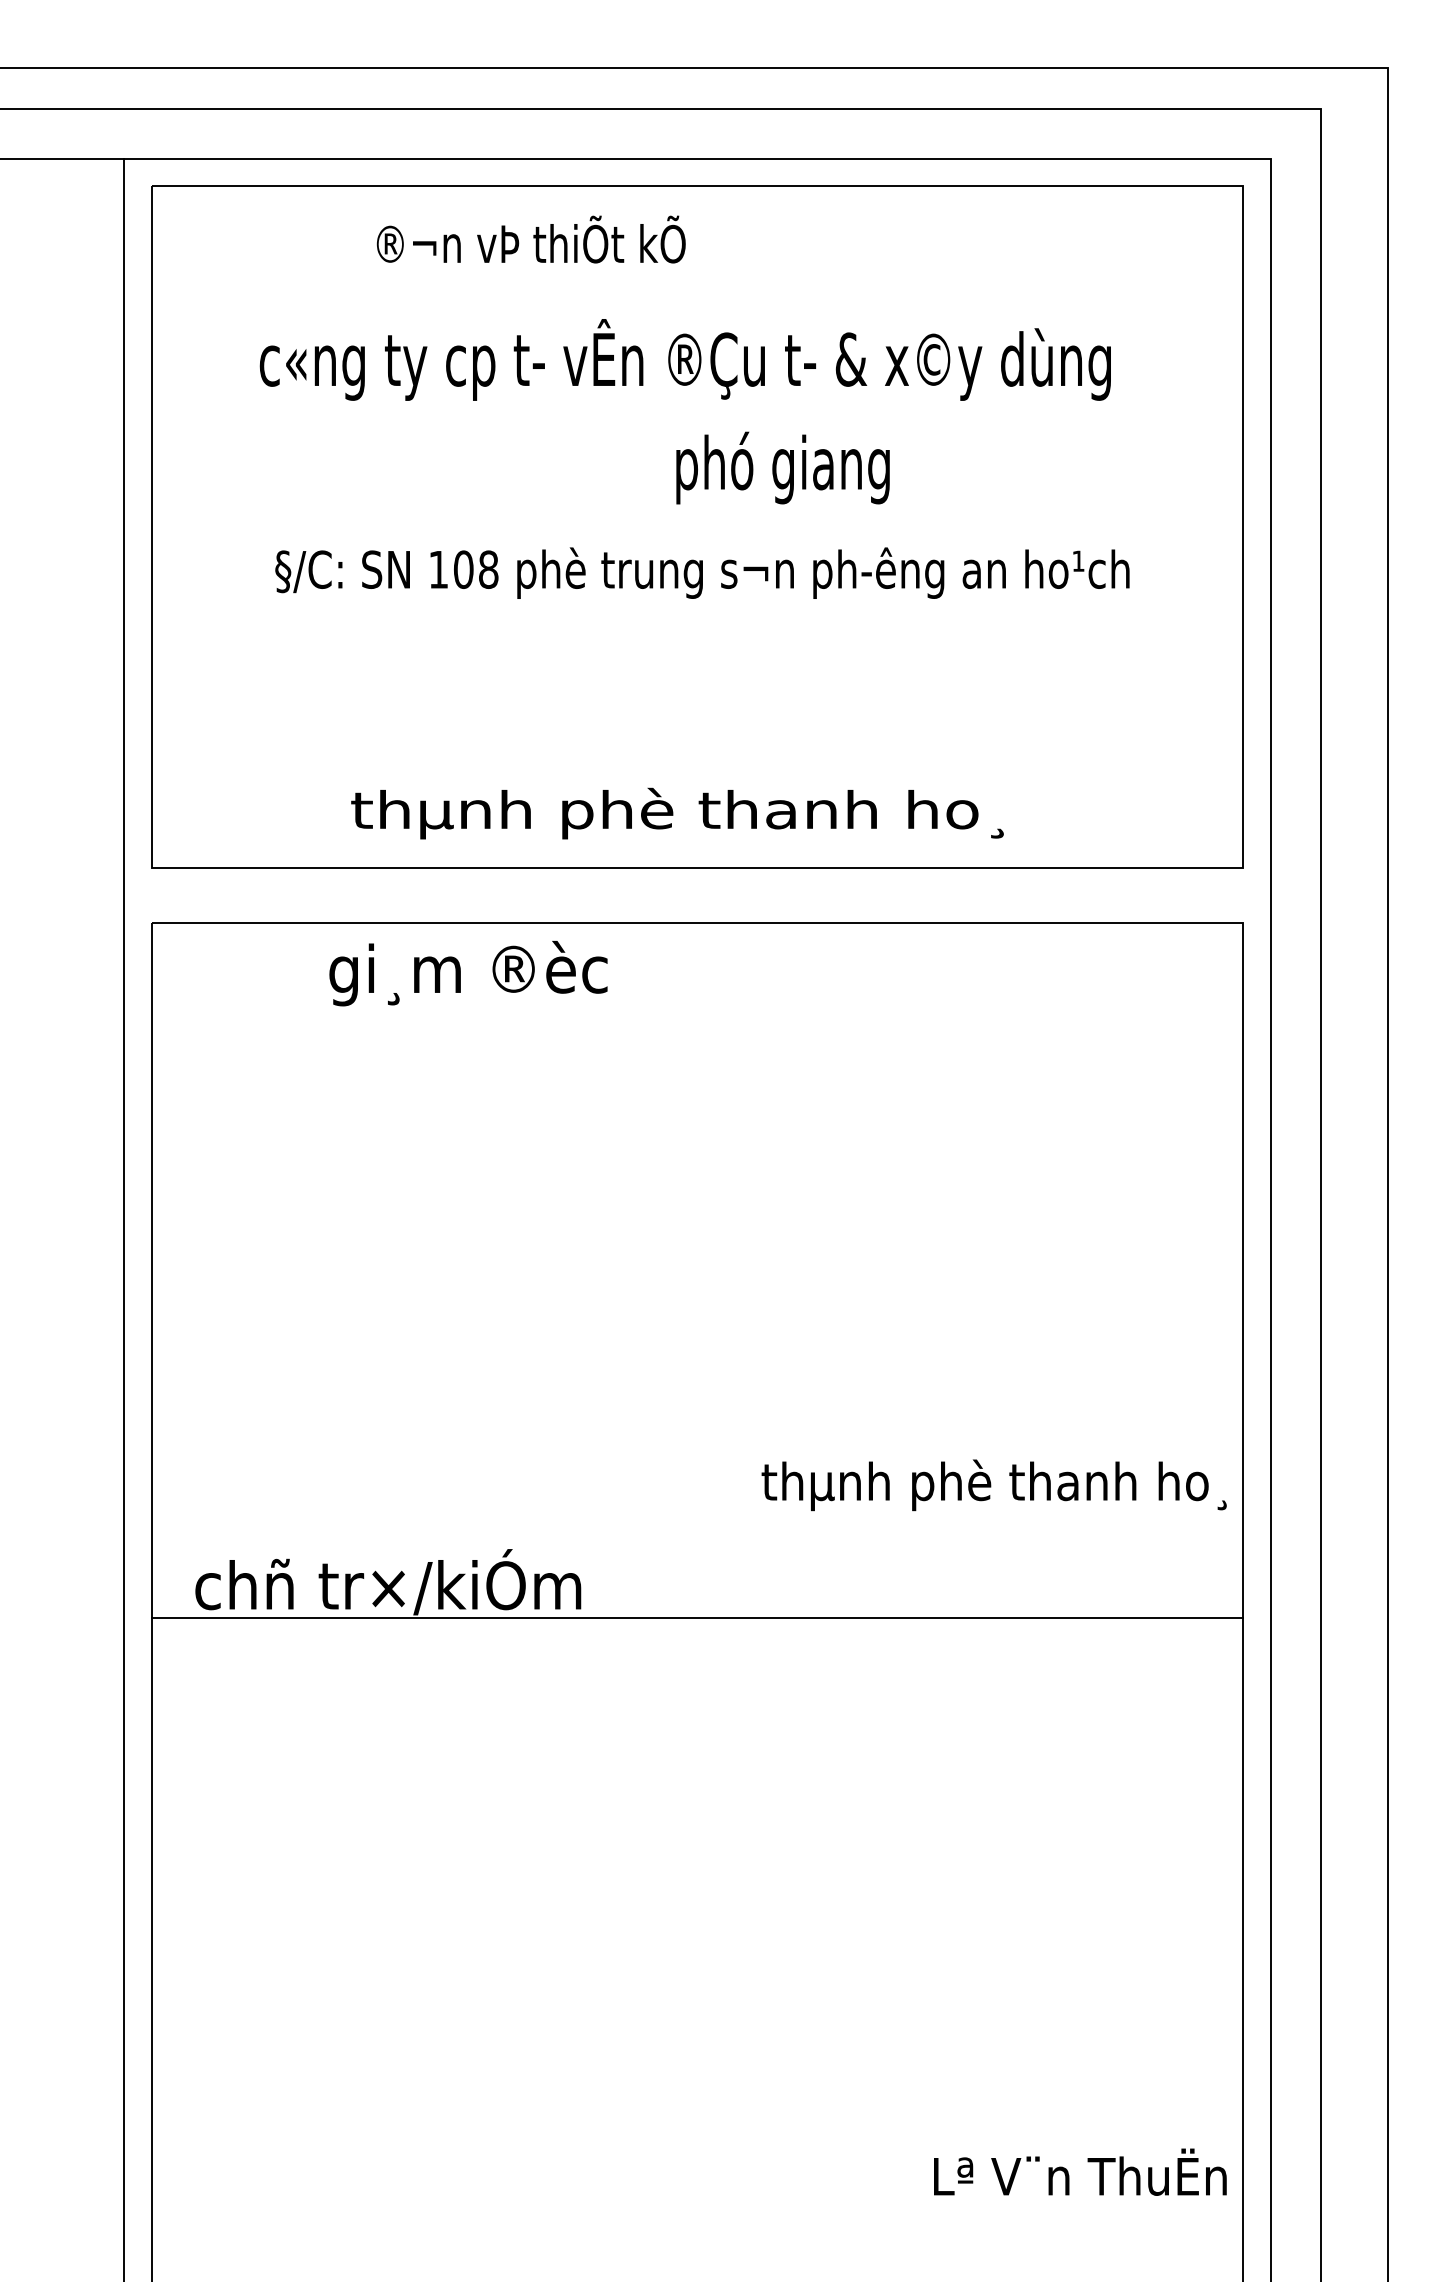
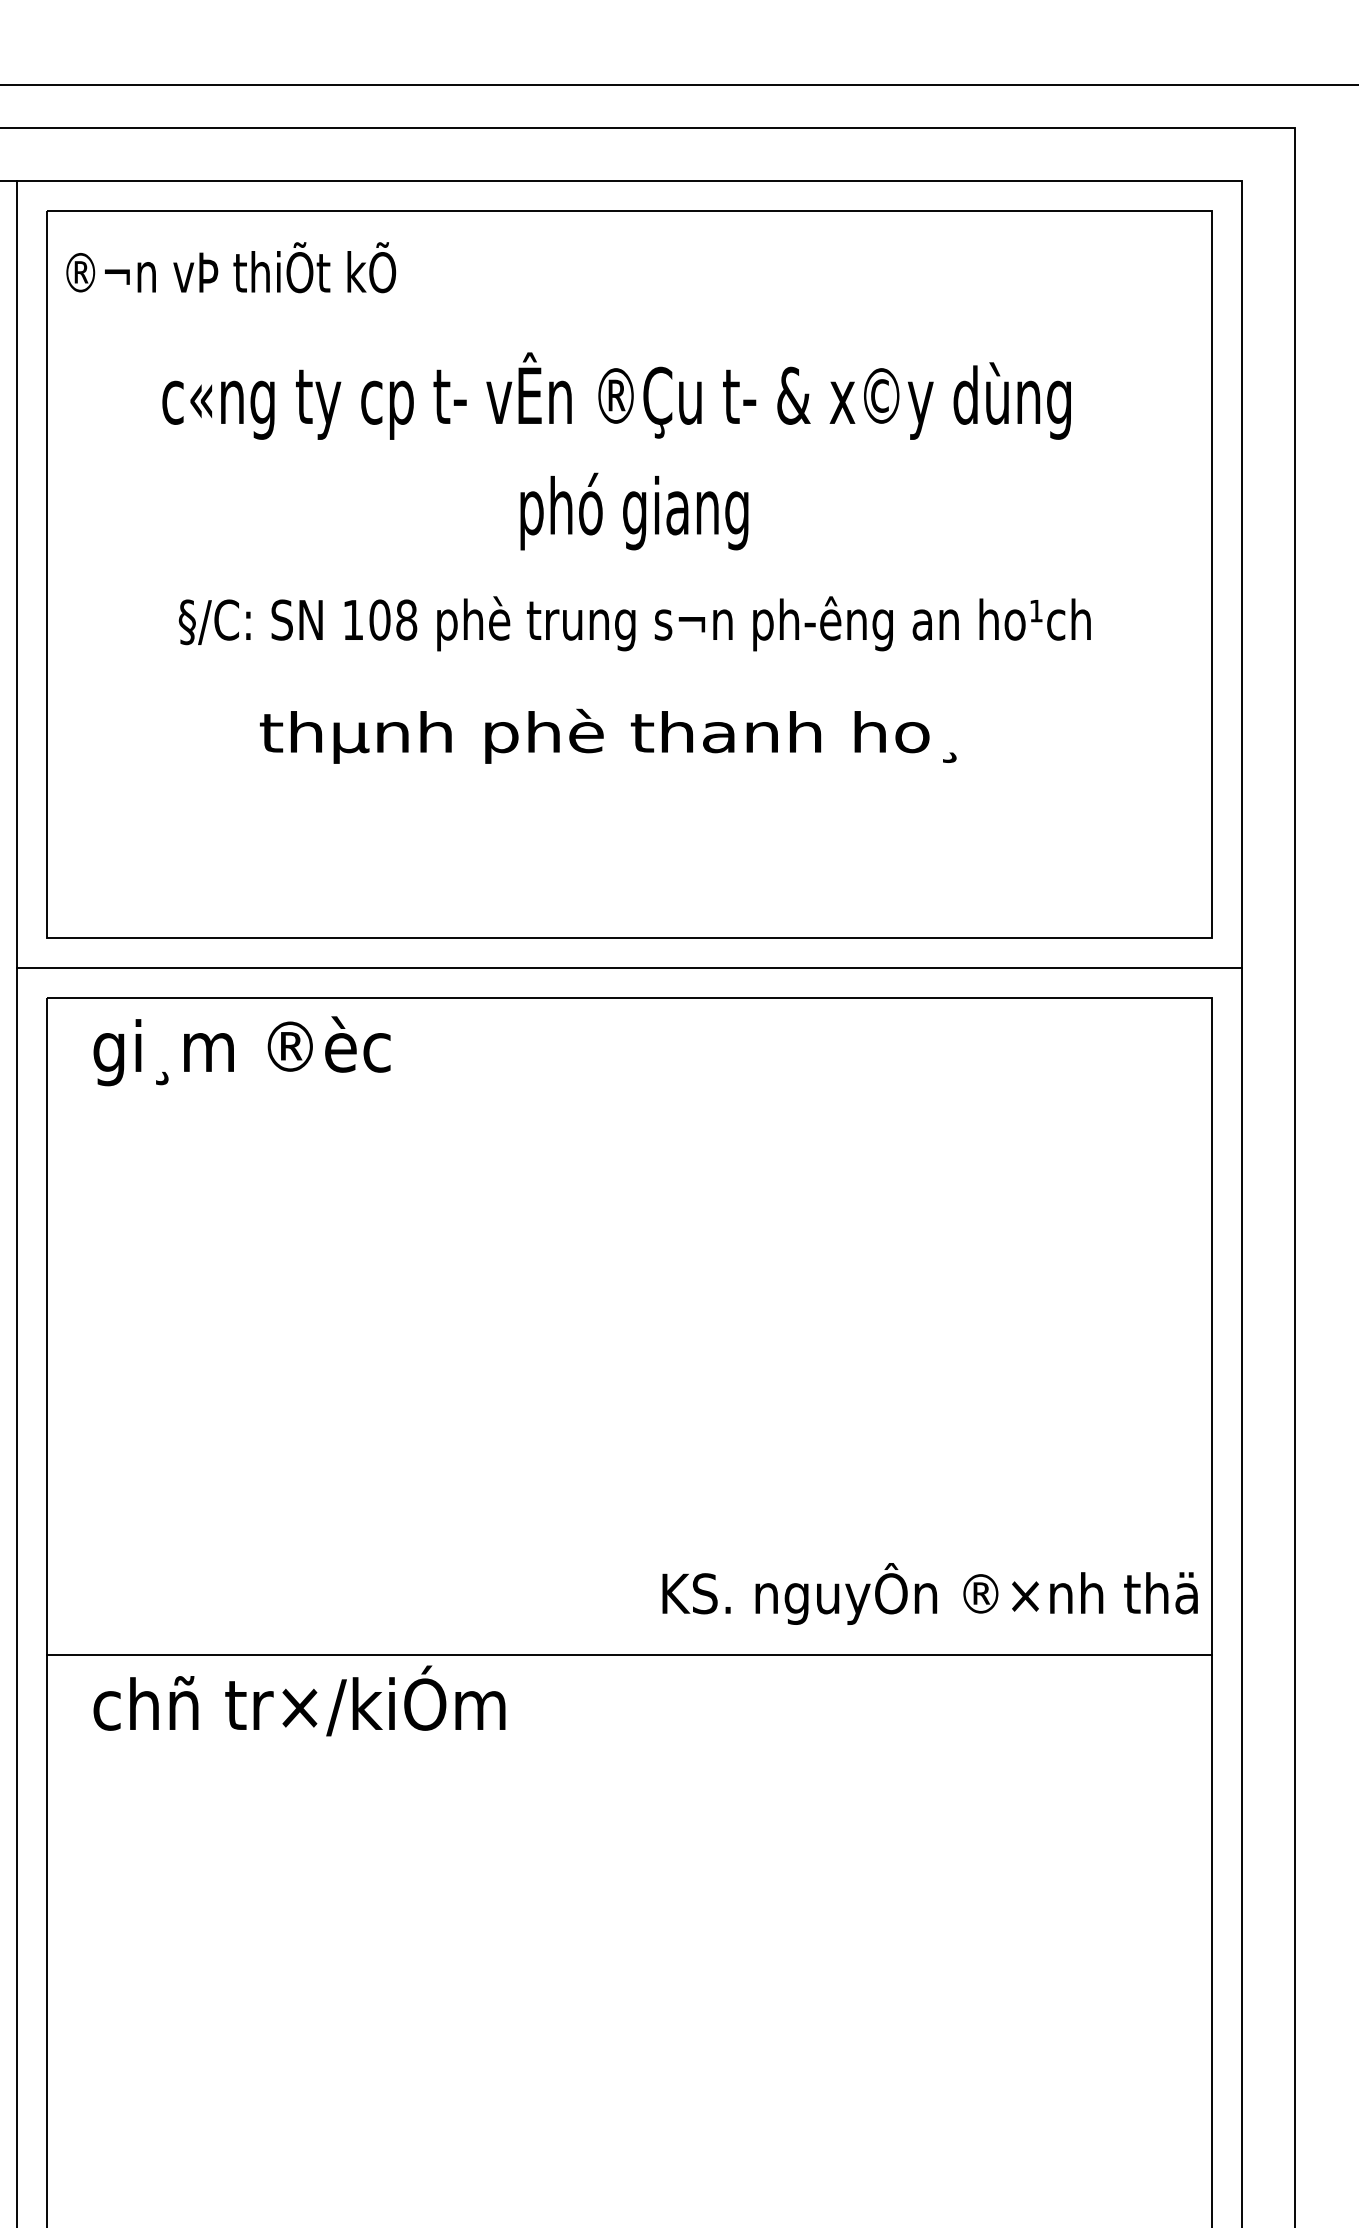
text: (530, 239) -> (230, 267), moved
text: (782, 467) -> (633, 510), moved
text: (677, 813) -> (608, 736), moved
line: (697, 895) -> (629, 967), added
text: (468, 973) -> (242, 1051), moved
text: (978, 1482) -> (929, 1594), thµnh phè thanh ho¸ -> KS. nguyÔn ®×nh thä
line: (697, 1618) -> (629, 1655), moved

